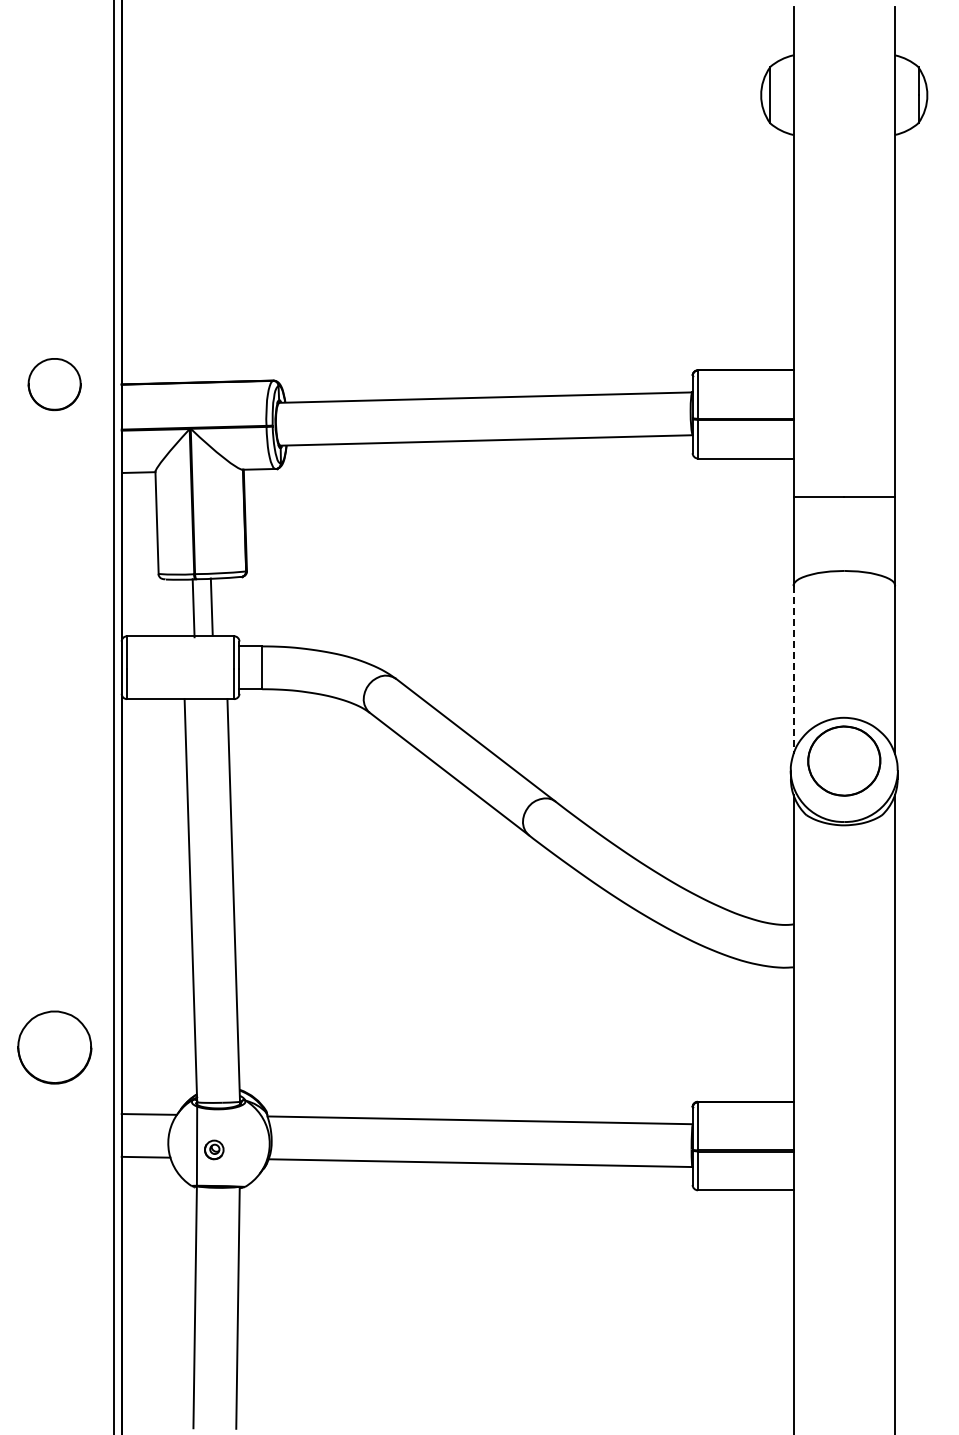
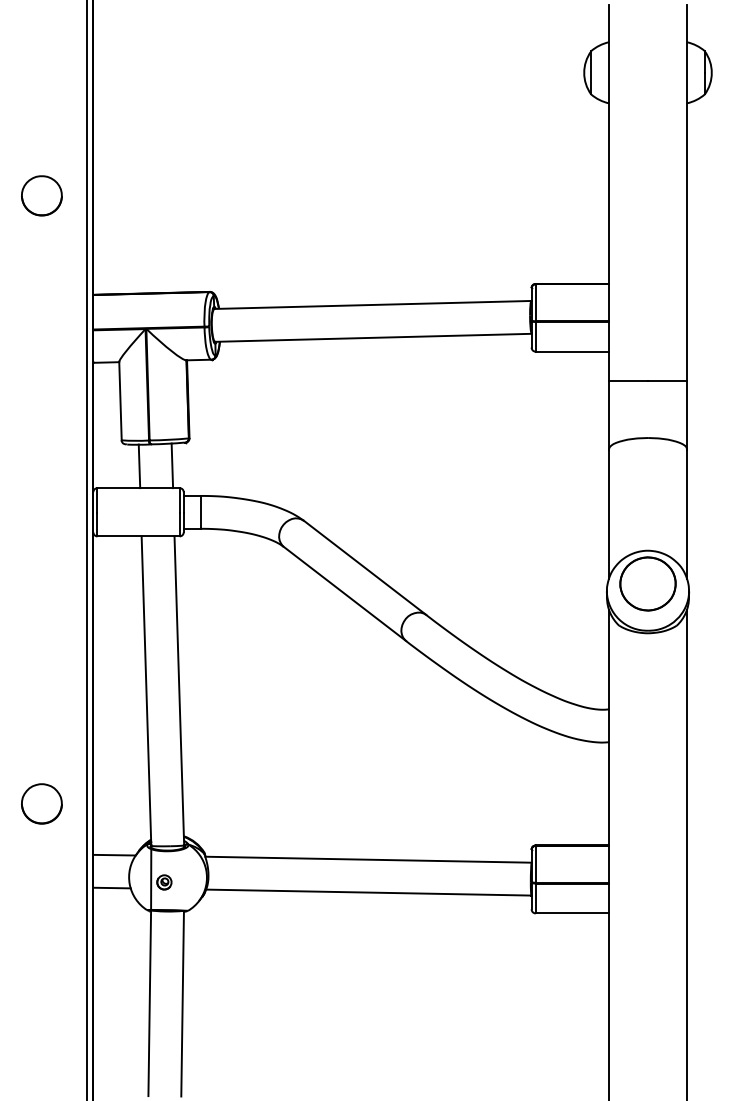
part: (54, 384) -> (41, 195), moved
line: (211, 606) -> (139, 466), moved
line: (193, 608) -> (172, 466), moved
line: (793, 670) -> (609, 514), dashed -> solid
part: (54, 1047) -> (41, 803), size x0.71

